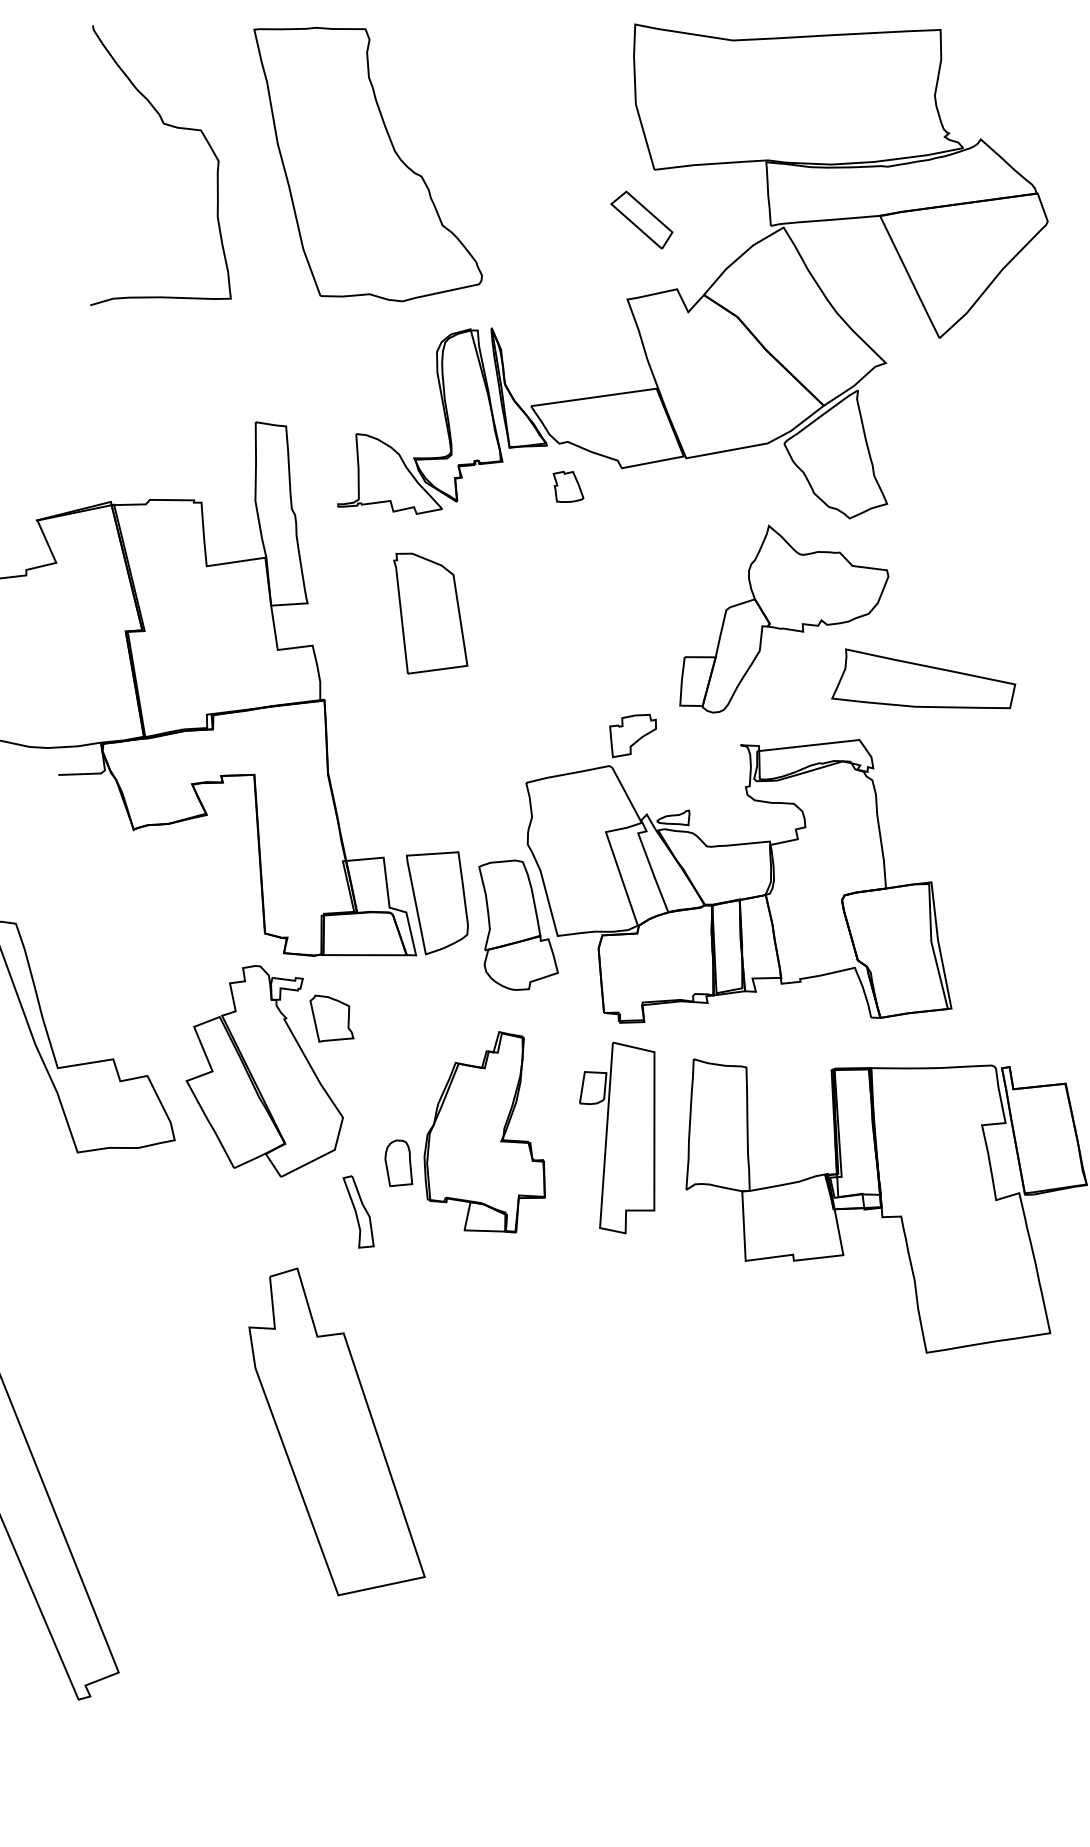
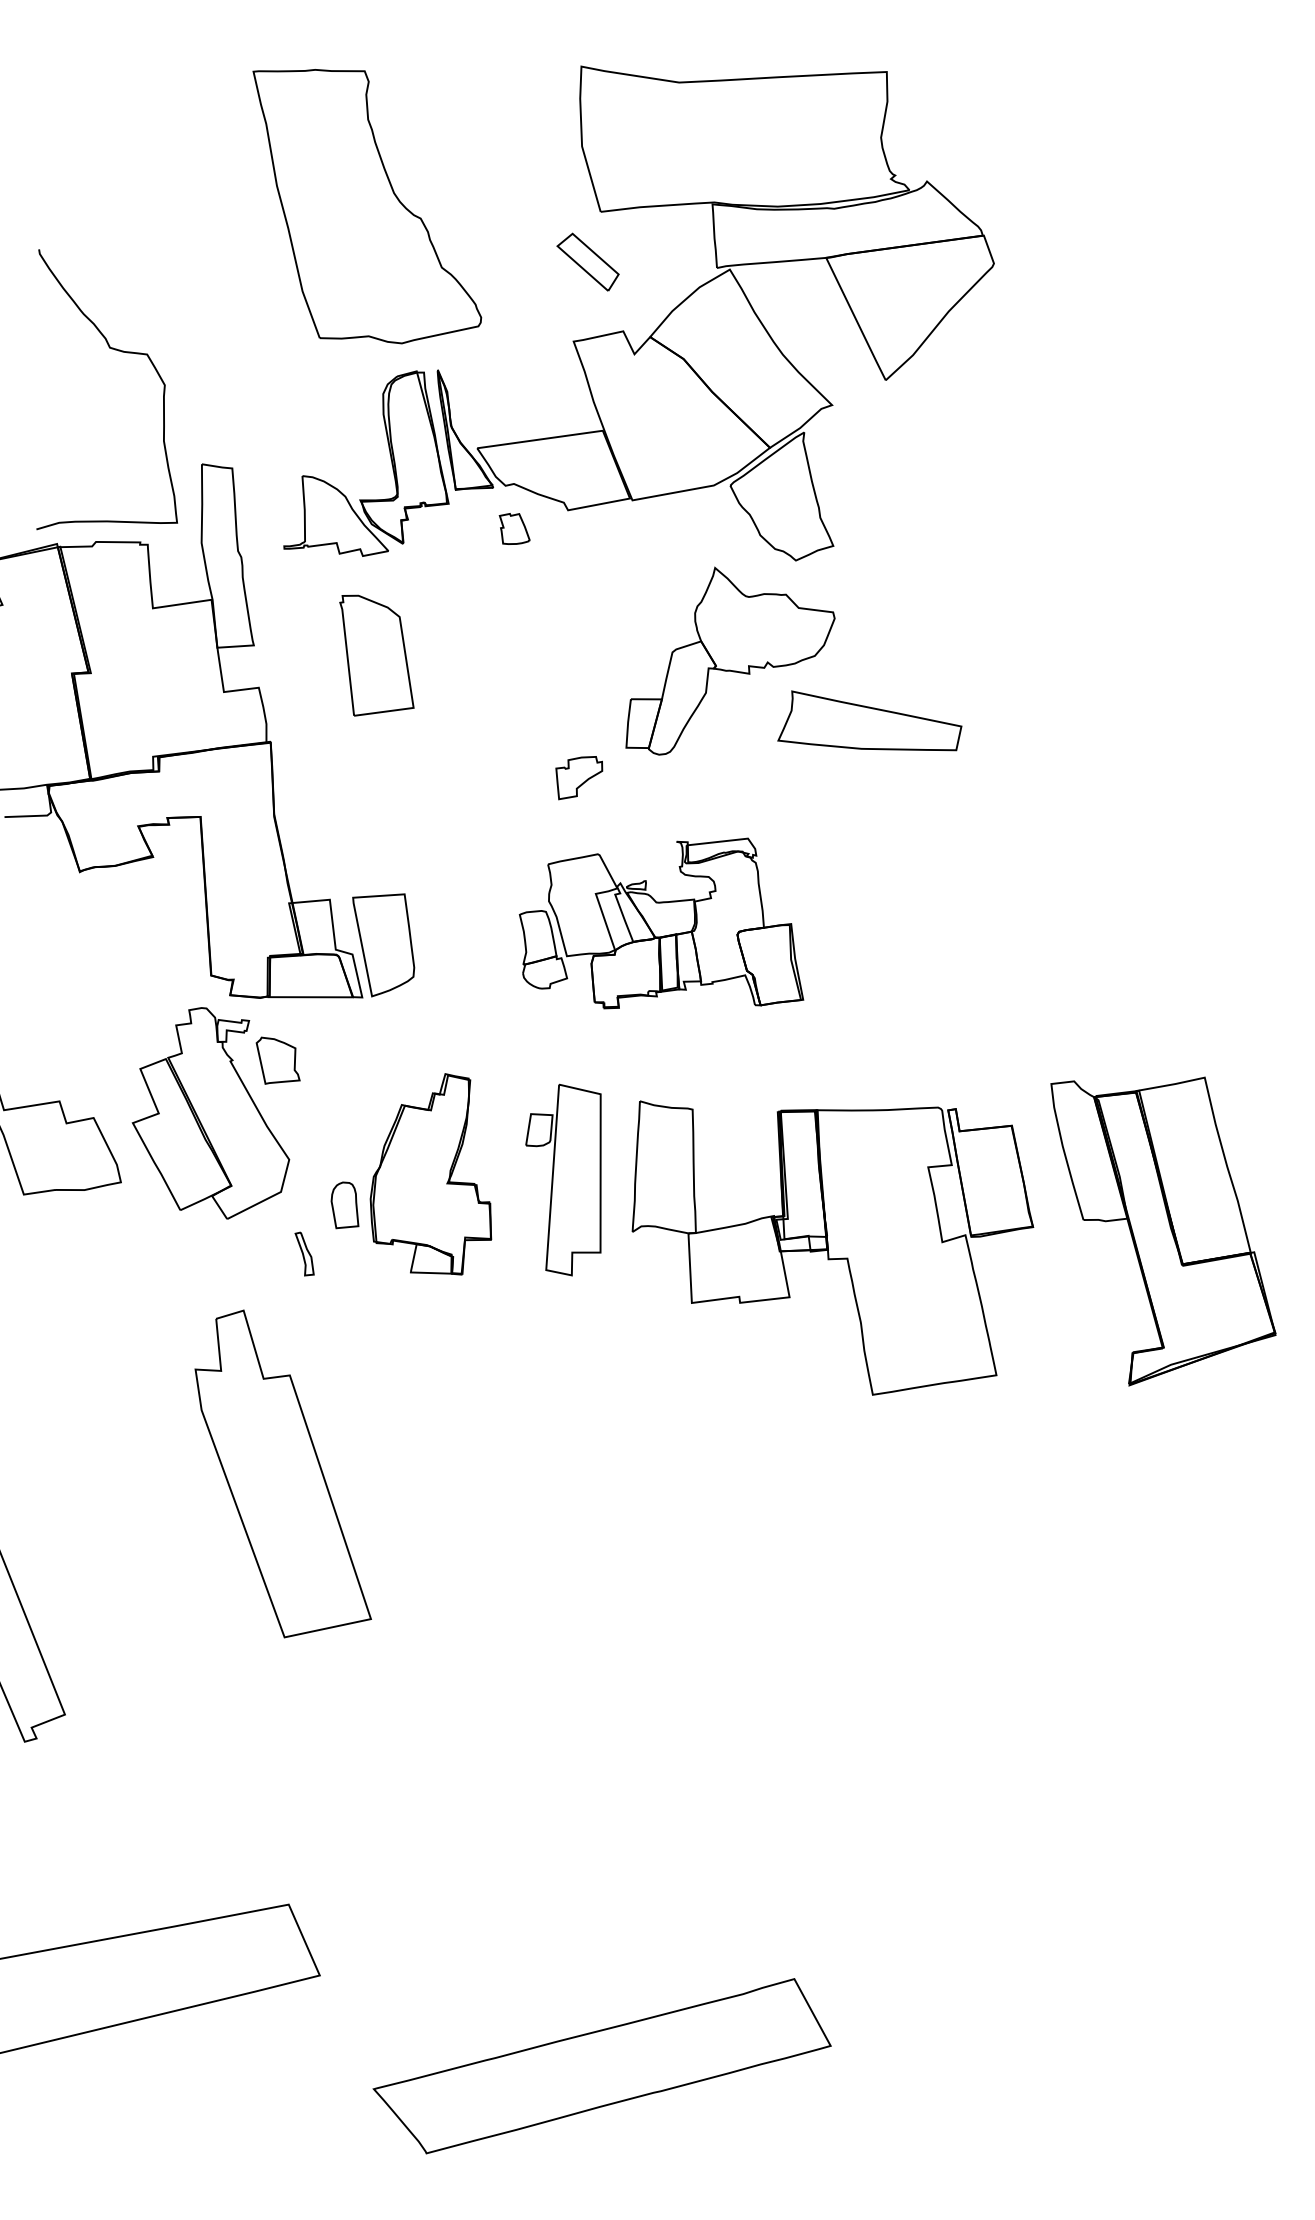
curve: (172, 127) -> (118, 351), moved
part: (368, 164) -> (367, 206), moved
part: (715, 881) -> (661, 923), size x0.6
part: (358, 1211) -> (304, 1253), size x0.6

